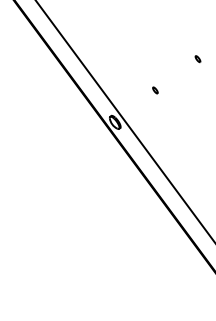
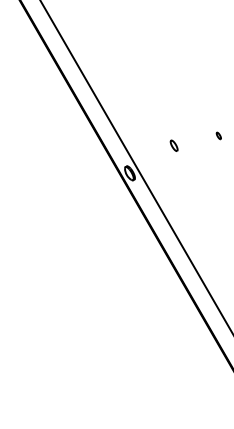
part: (197, 58) -> (218, 135), moved
part: (155, 90) -> (174, 145), size x1.6

